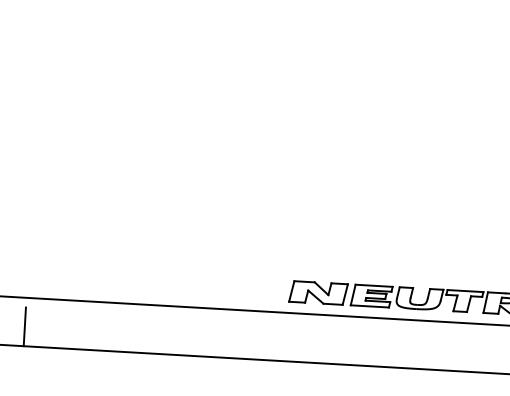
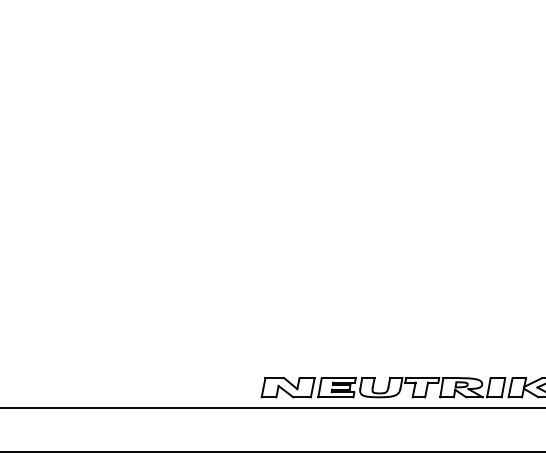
line: (24, 327) -> (20, 434), removed

